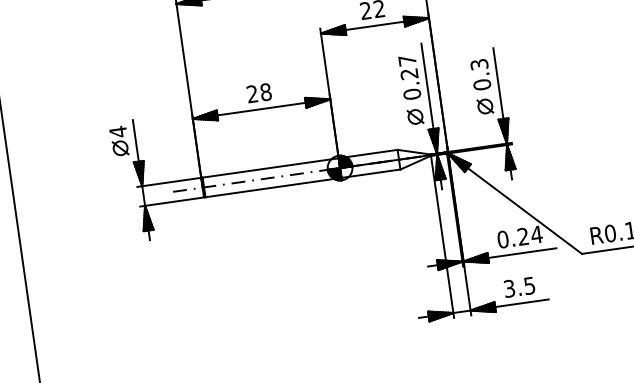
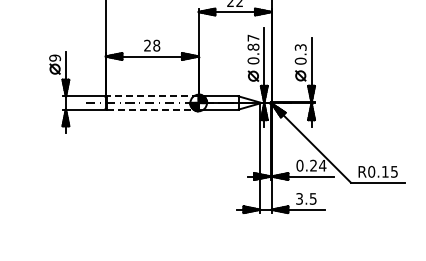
text: (409, 72) -> (253, 46), 0.27 -> 0.87
text: (118, 130) -> (55, 57), 4 -> 9
line: (270, 168) -> (152, 96), solid -> dashed
line: (273, 187) -> (152, 109), solid -> dashed

